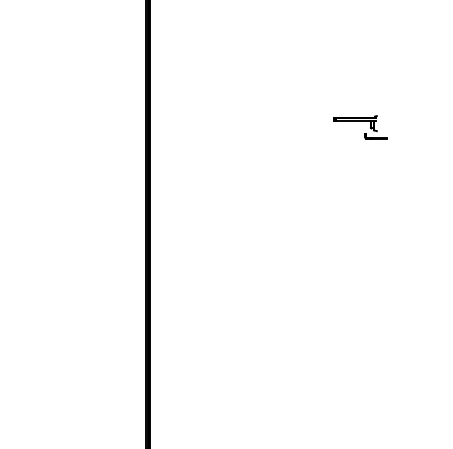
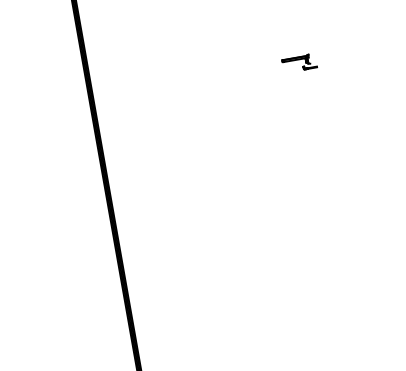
part: (360, 126) -> (299, 62), size x0.62

